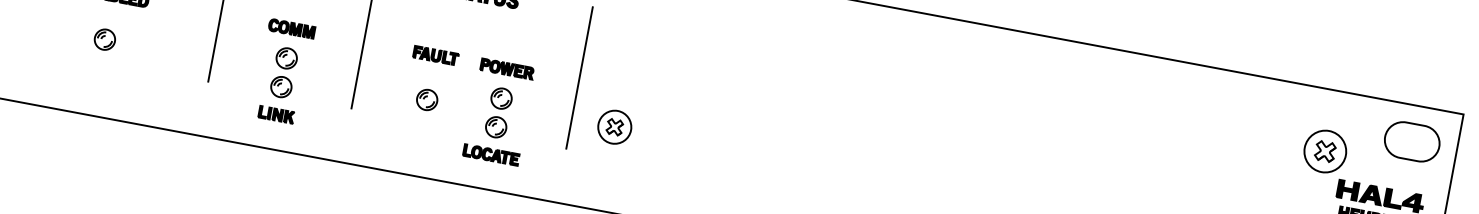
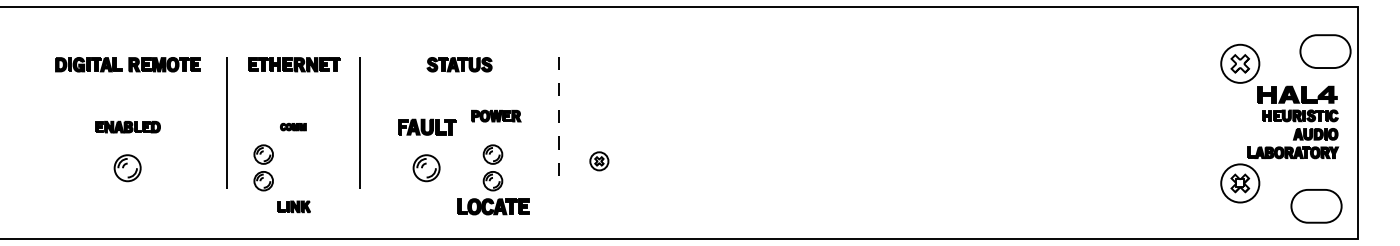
part: (292, 28) -> (293, 126), size x0.6
part: (104, 39) -> (127, 168), size x1.4
part: (435, 54) -> (426, 126), size x1.4
part: (507, 68) -> (496, 115), moved
part: (283, 72) -> (263, 167), moved
line: (579, 78) -> (559, 123), solid -> dashed
part: (427, 100) -> (426, 168), size x1.4
part: (614, 127) -> (599, 161), size x0.6
part: (1412, 141) -> (1325, 51), moved
part: (491, 154) -> (493, 206), size x1.4

